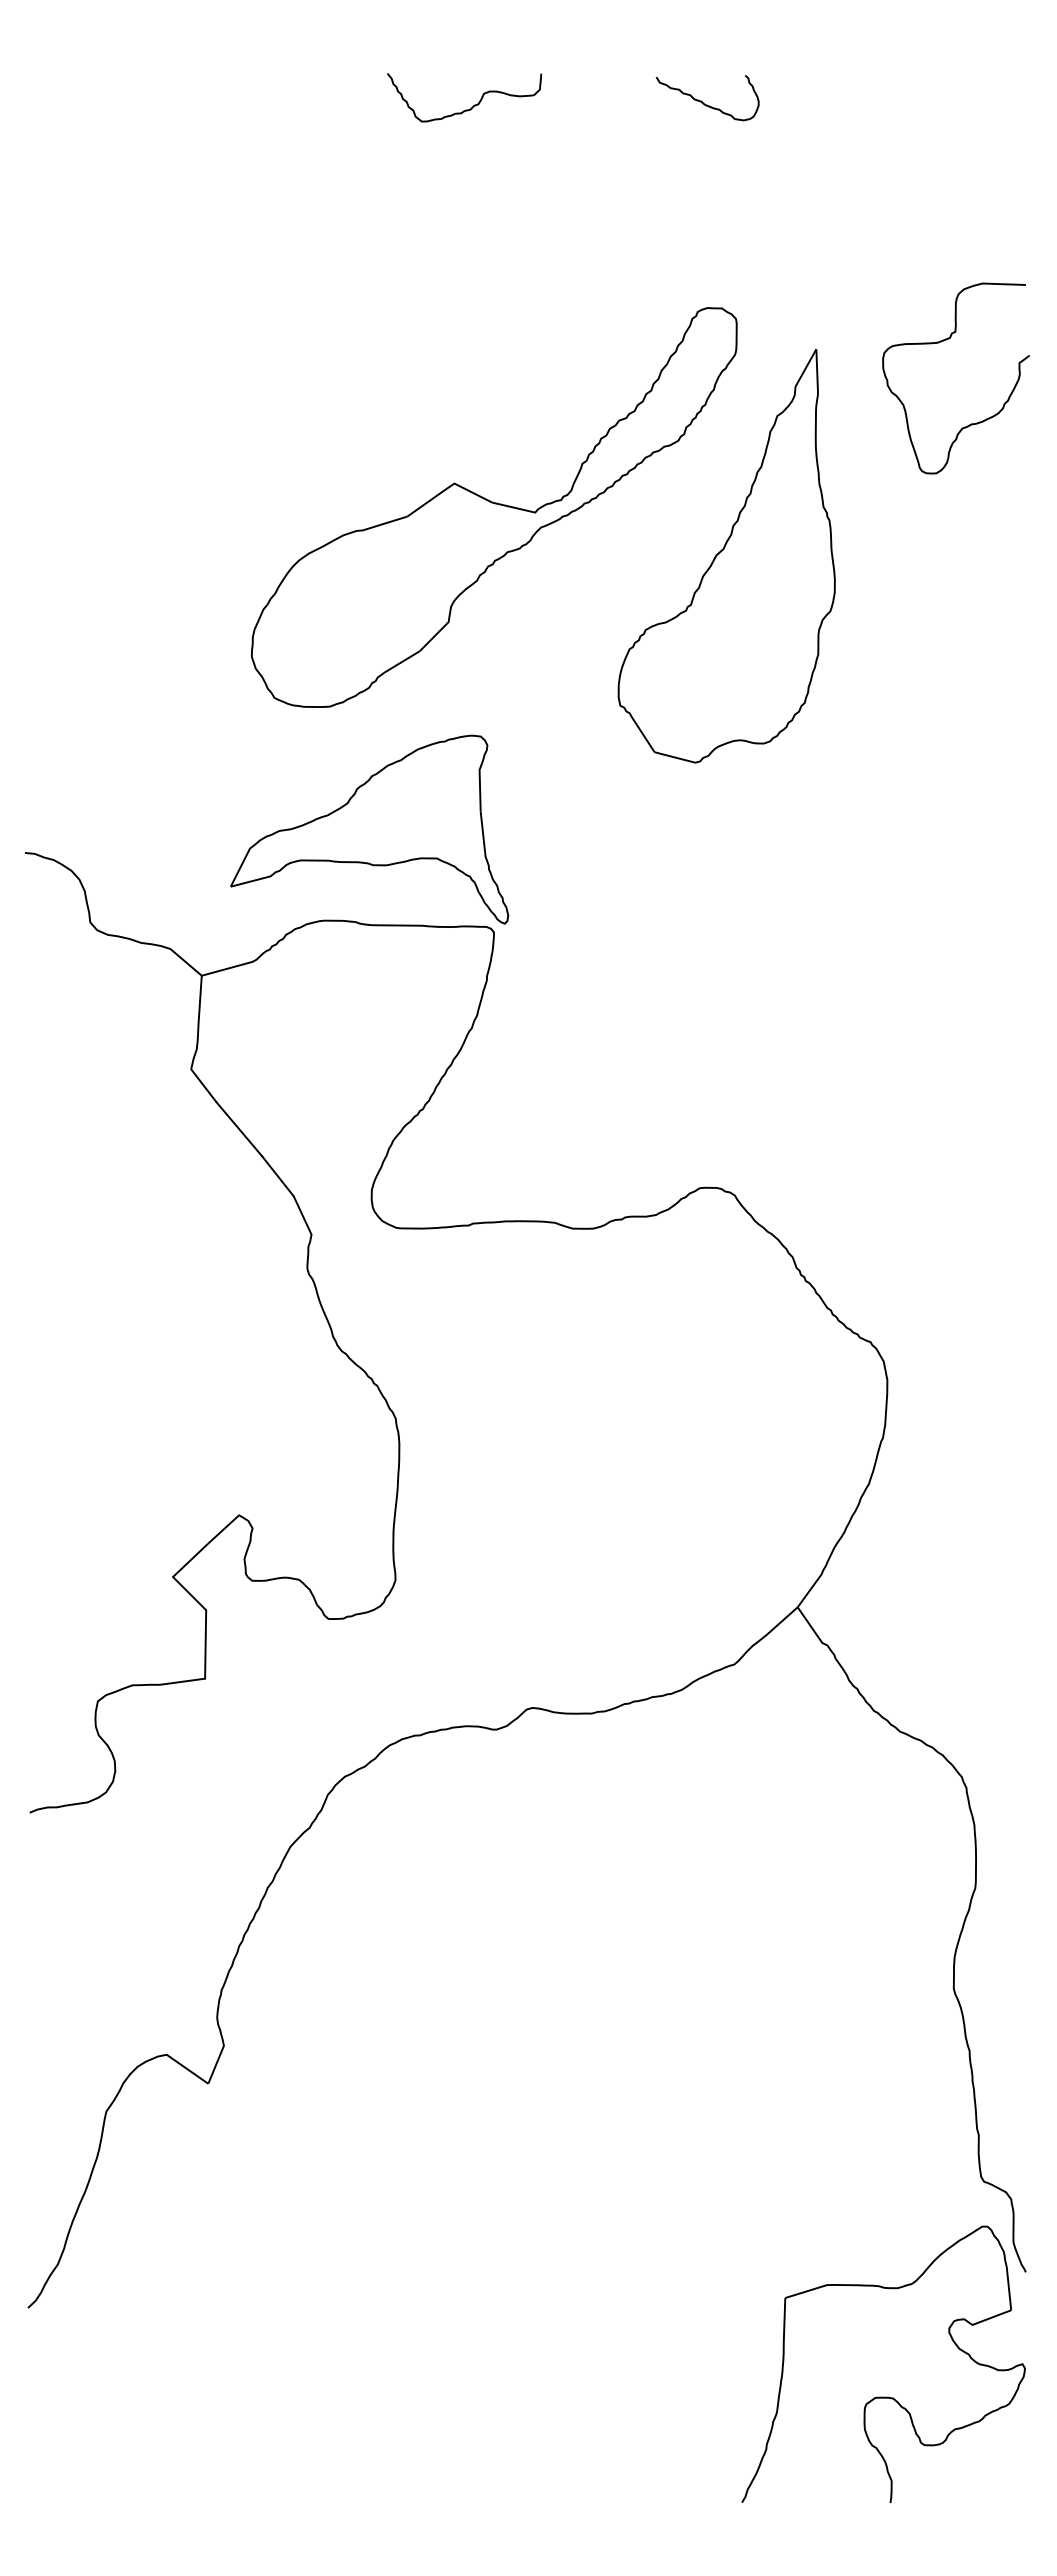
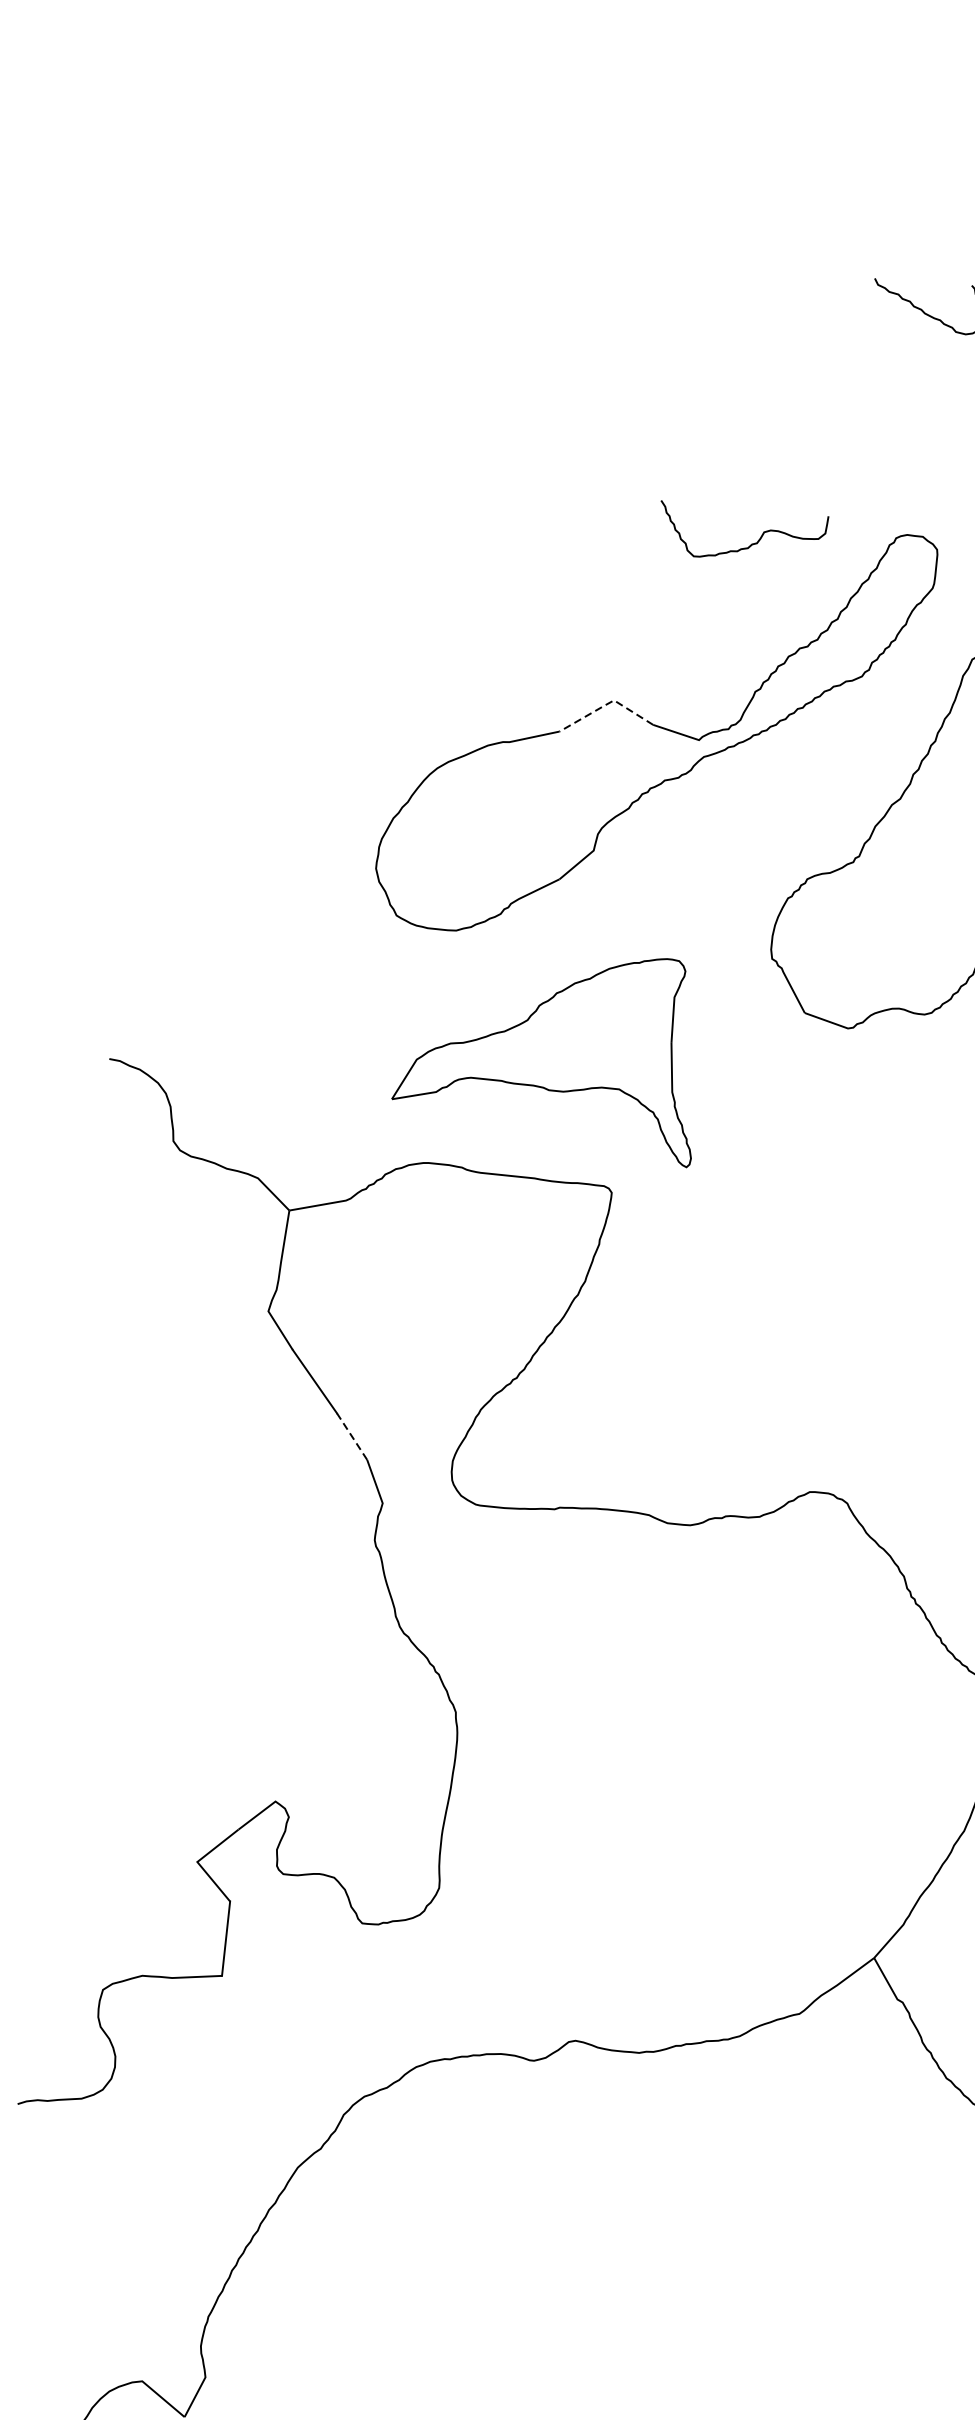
curve: (473, 105) -> (751, 544), moved
line: (447, 487) -> (606, 703), solid -> dashed
part: (369, 829) -> (548, 1051), moved
line: (277, 1175) -> (351, 1435), solid -> dashed

